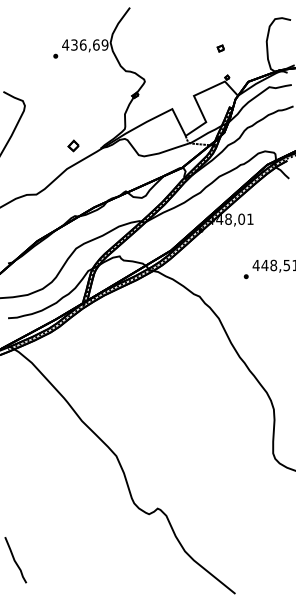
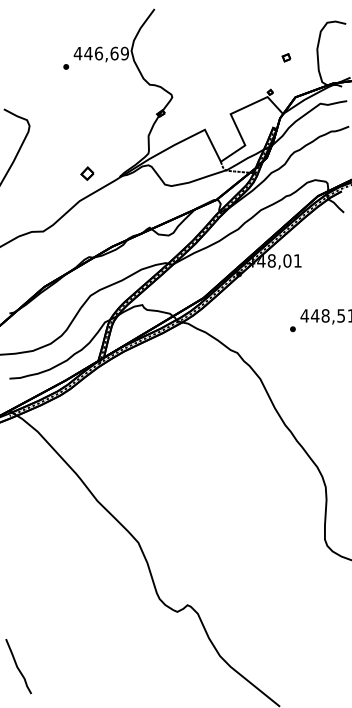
text: (74, 44) -> (88, 52), 436,69 -> 446,69
part: (220, 48) -> (286, 57), moved

